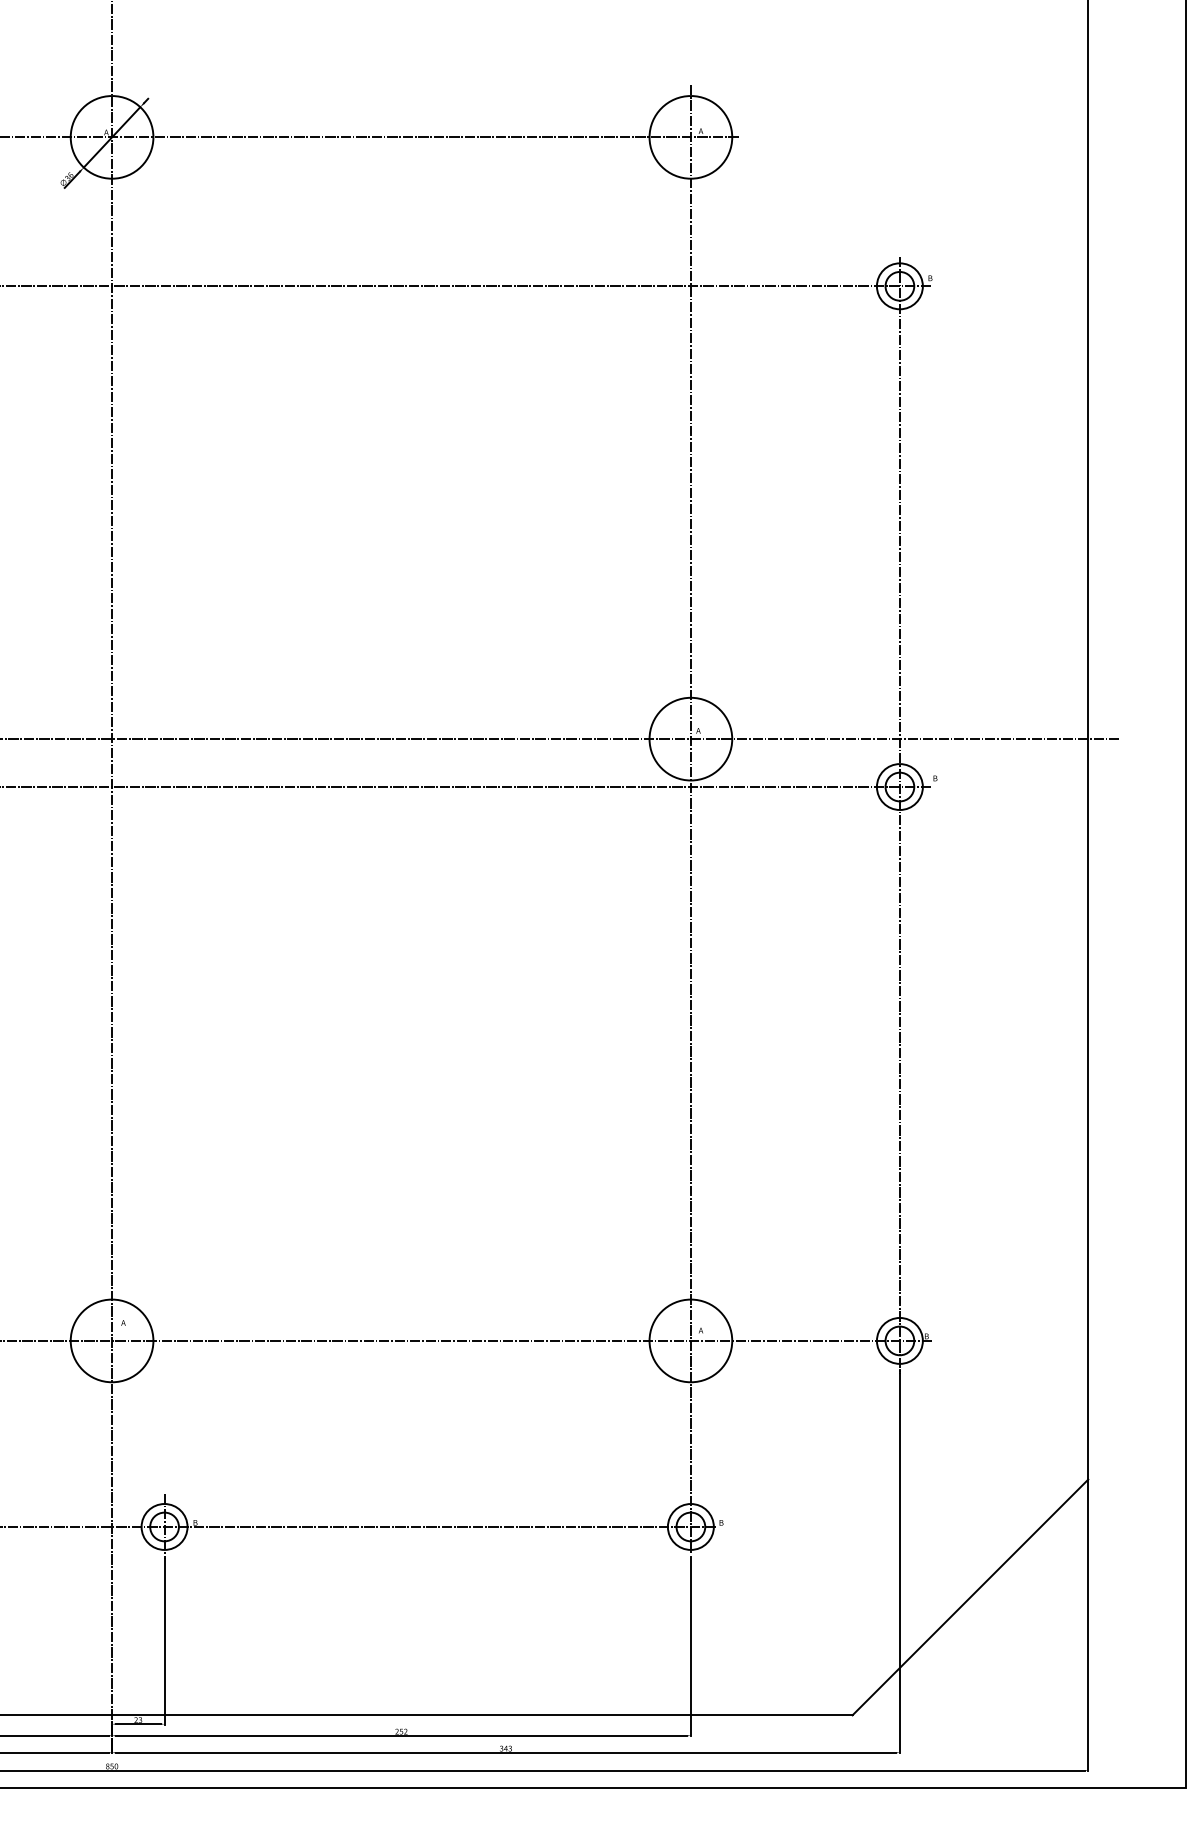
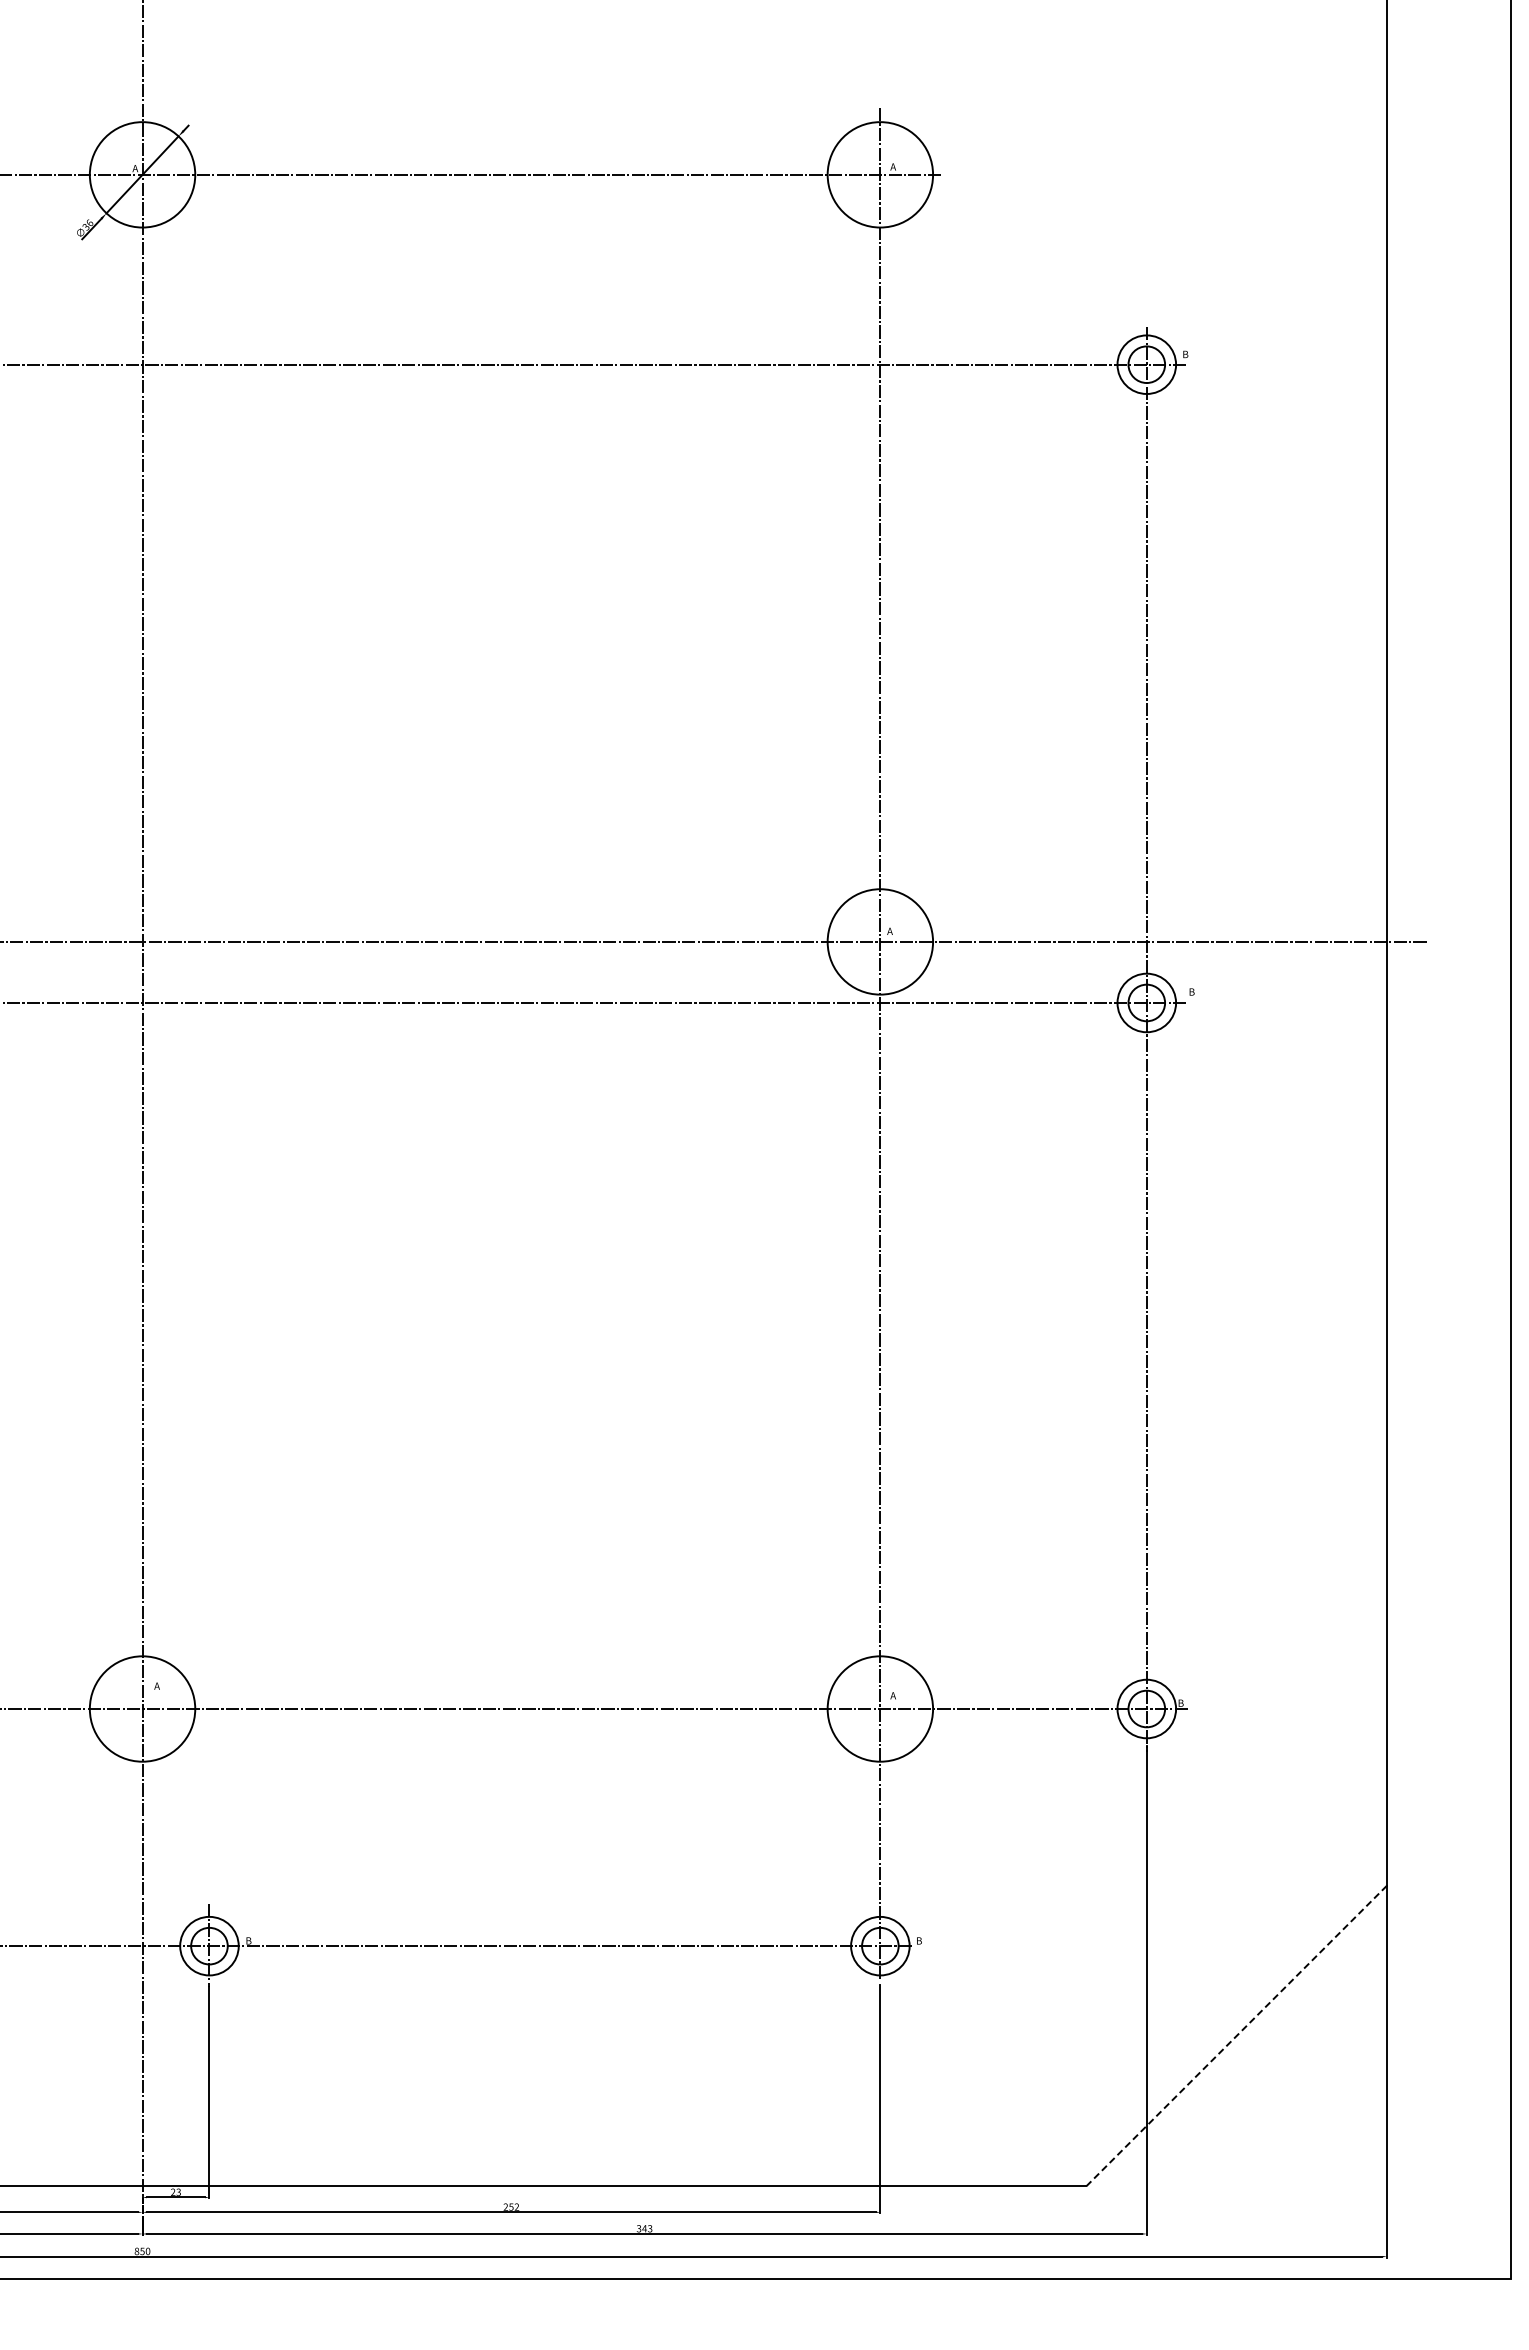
line: (970, 1597) -> (1236, 2036), solid -> dashed

